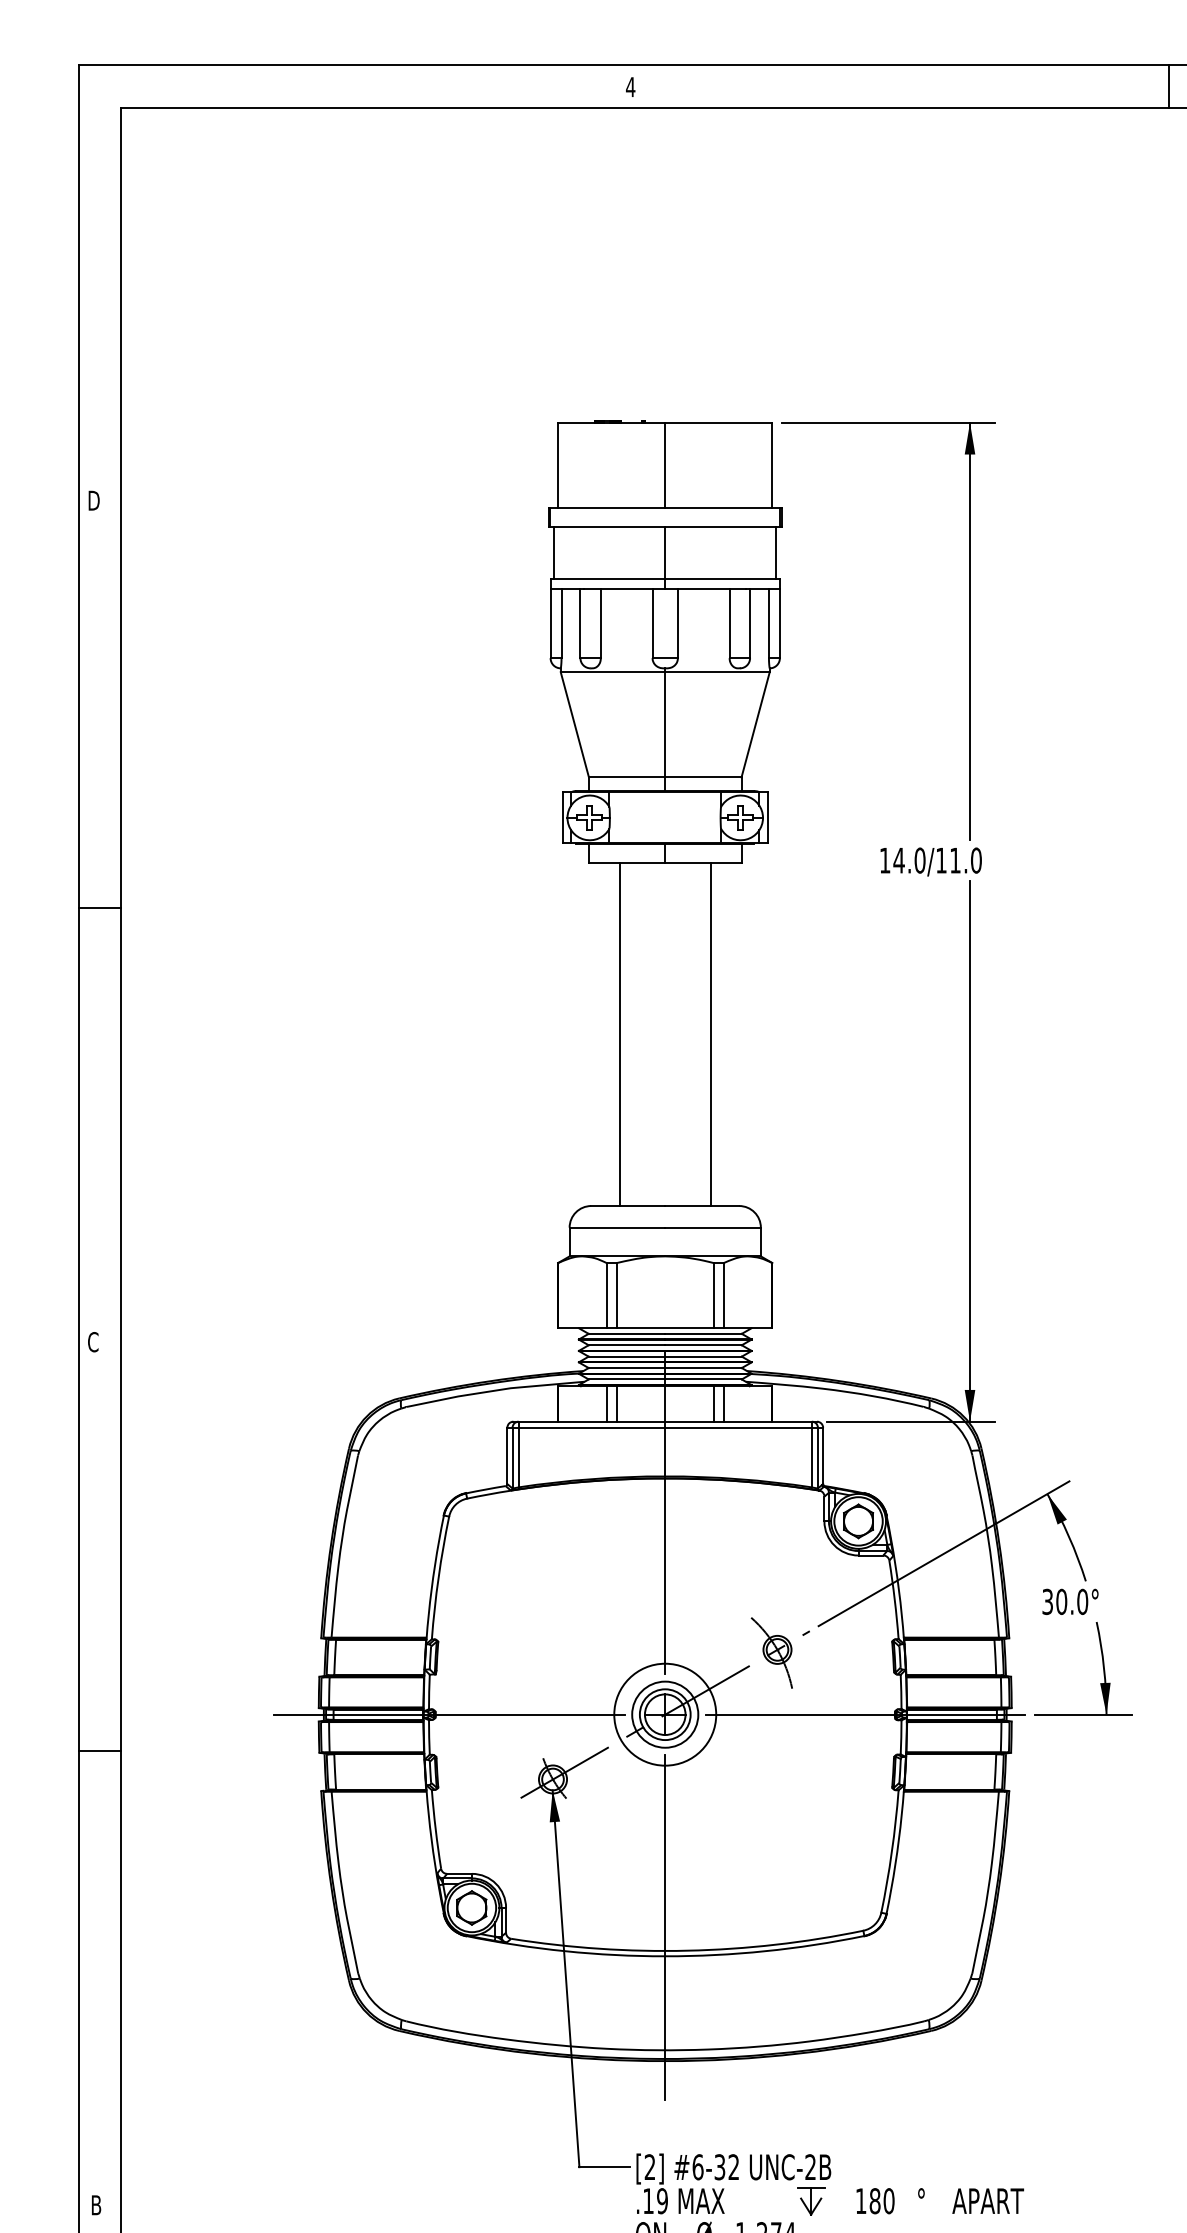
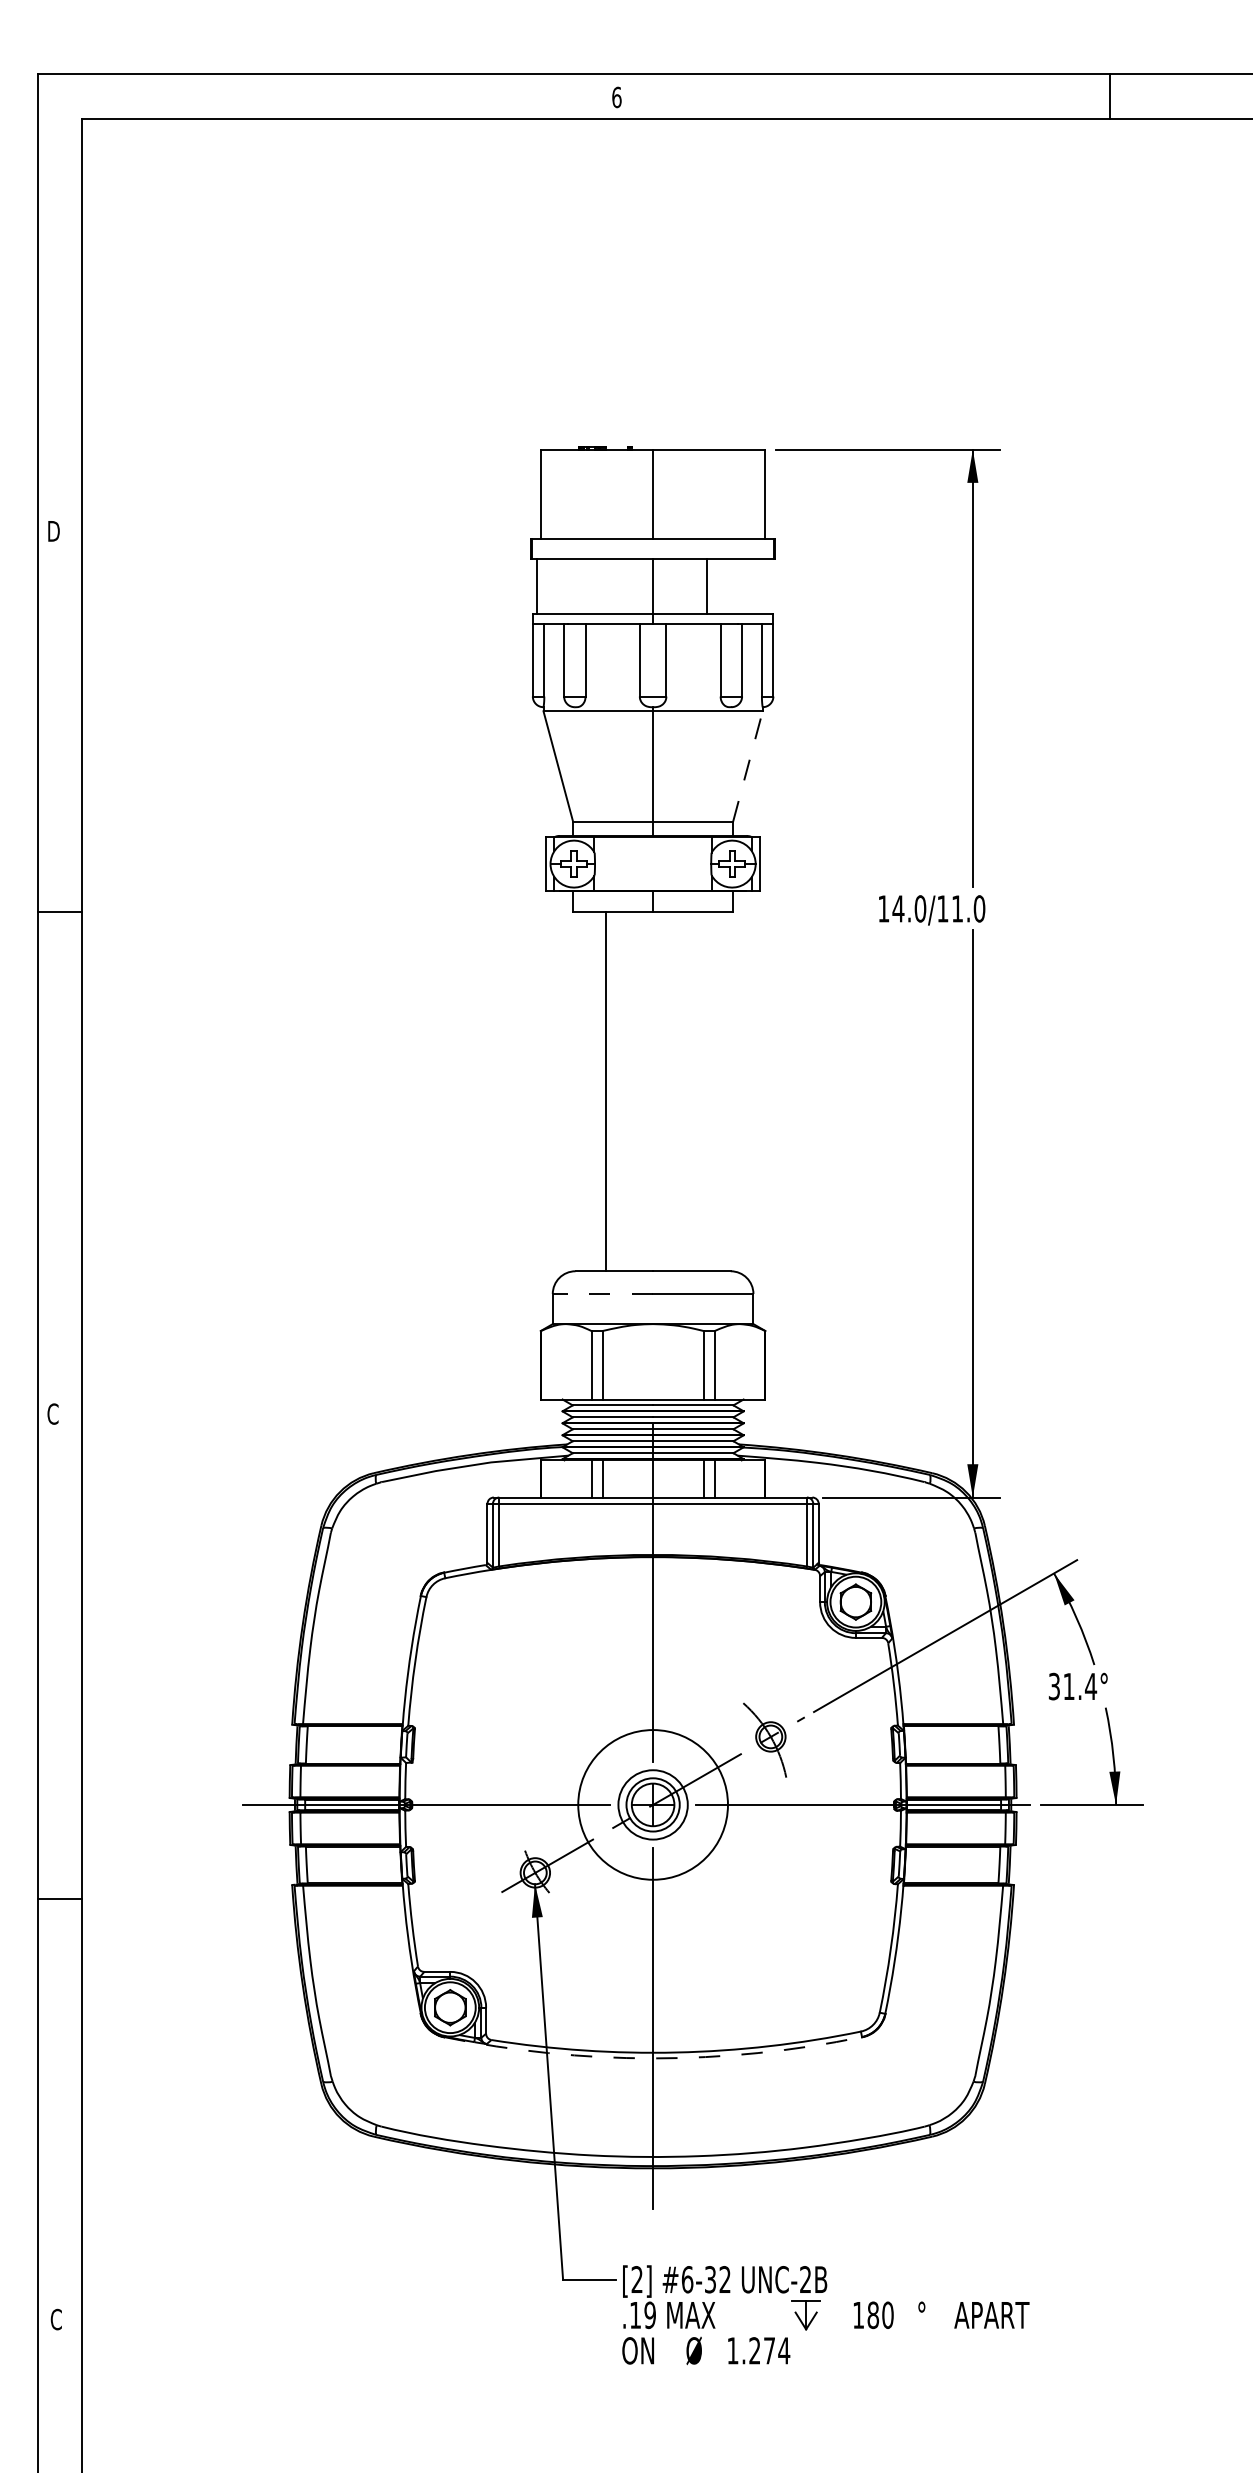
line: (1169, 86) -> (1110, 96), moved
text: (630, 87) -> (616, 97), 4 -> 6
line: (776, 553) -> (707, 586), moved
line: (756, 723) -> (748, 765), solid -> dashed
line: (99, 907) -> (59, 912), moved
line: (710, 1034) -> (700, 1091), removed
line: (617, 1227) -> (602, 1293), solid -> dashed
text: (1072, 1601) -> (1080, 1686), 30.0° -> 31.4°
circle: (664, 1714) -> (652, 1804), size x1.4
line: (99, 1750) -> (59, 1898), moved
arc: (665, 1956) -> (653, 2058), solid -> dashed
text: (95, 2205) -> (55, 2319), B -> C

